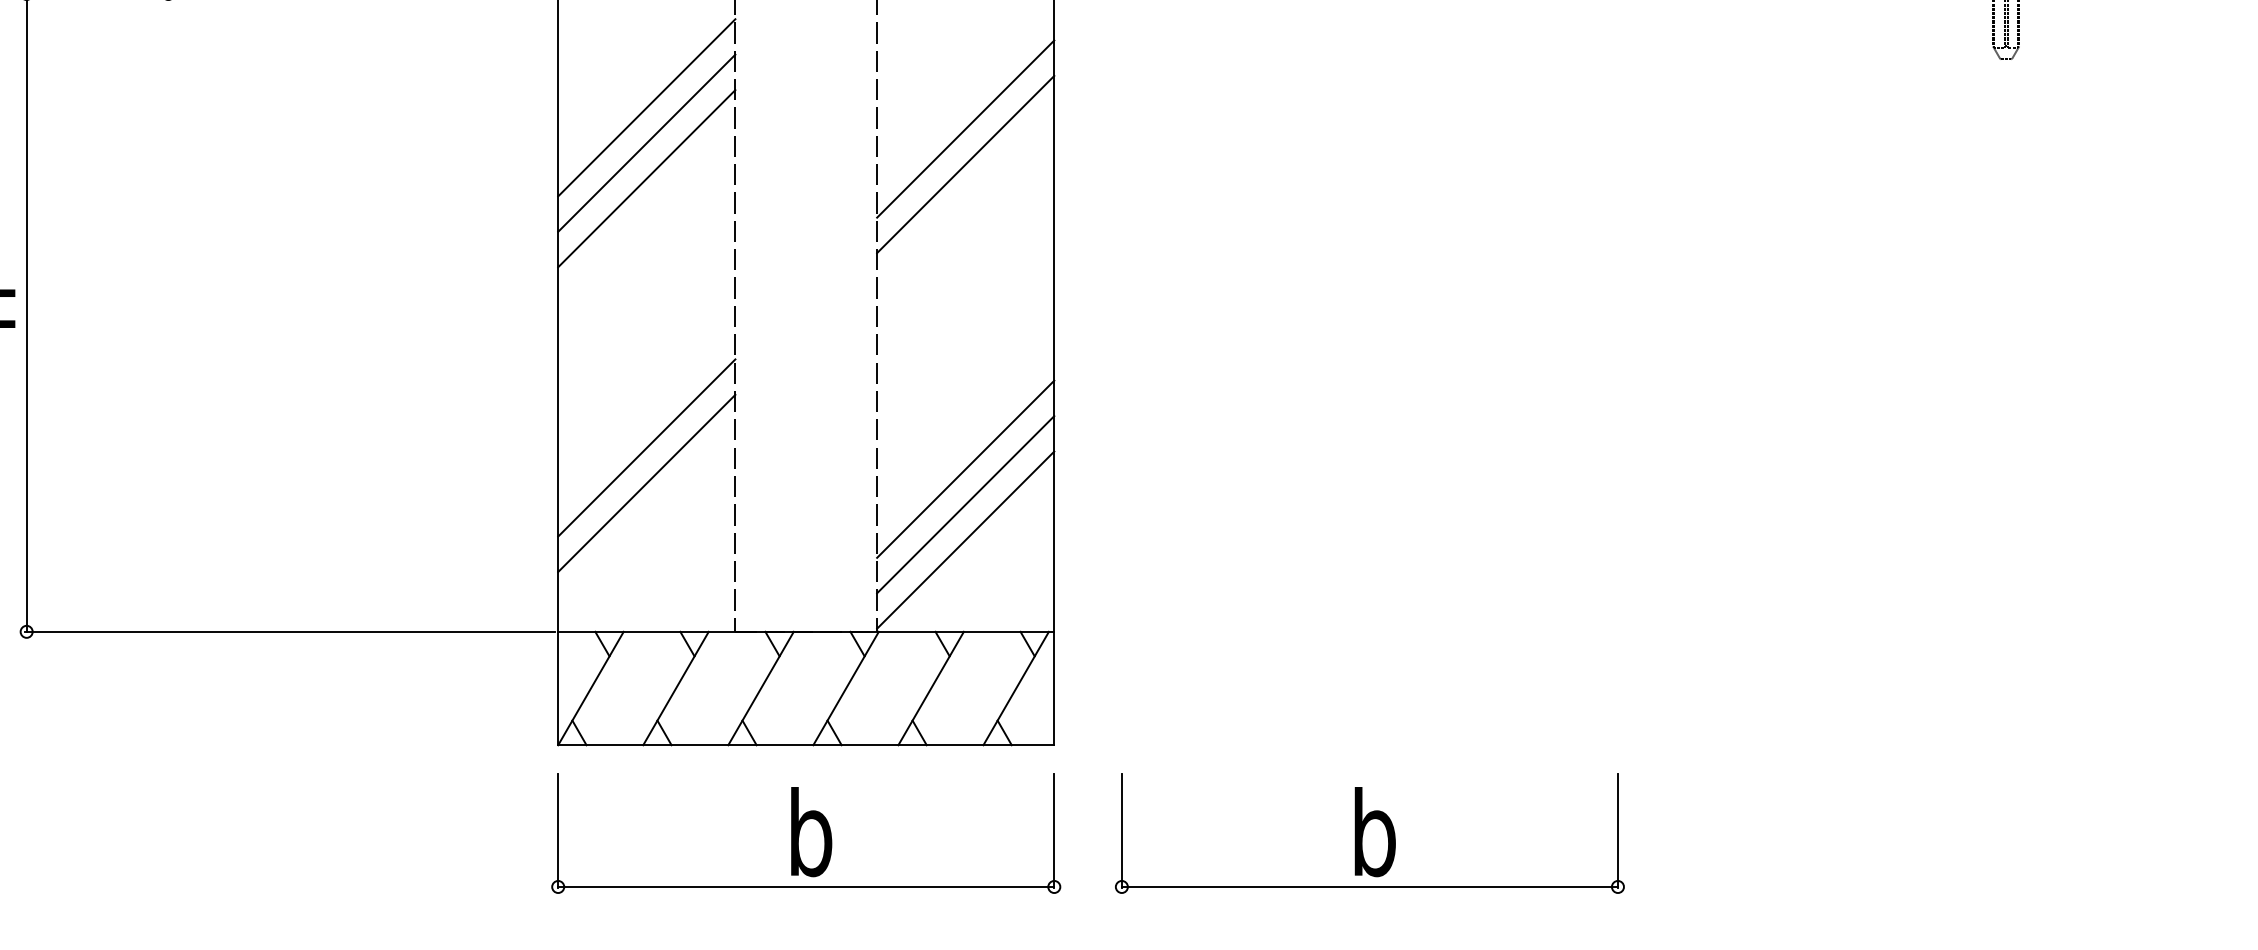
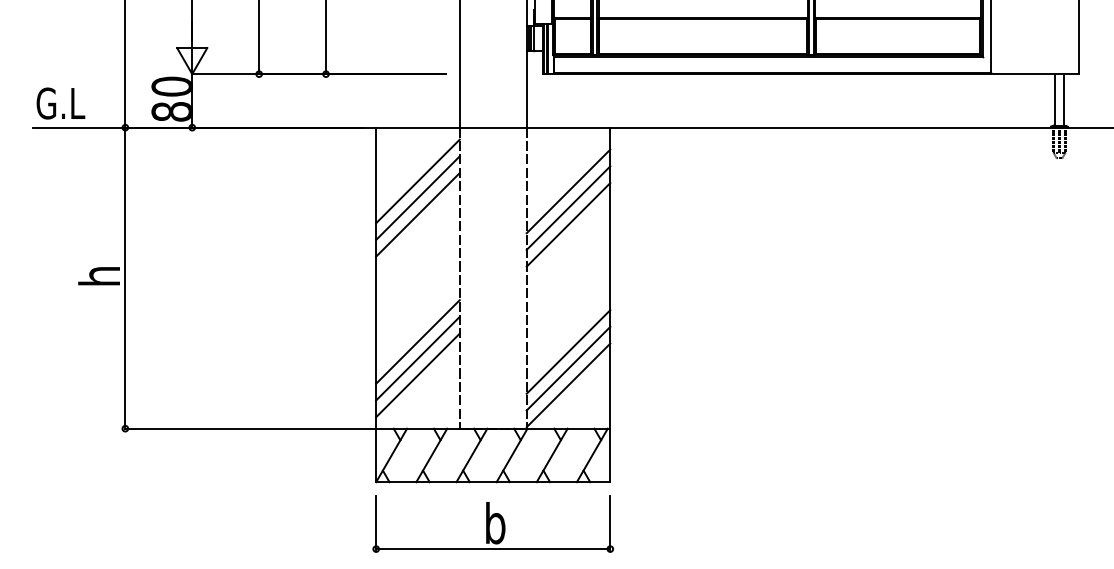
line: (965, 199) -> (568, 224), added
line: (645, 519) -> (417, 375), added
part: (1368, 832) -> (758, 523), removed

